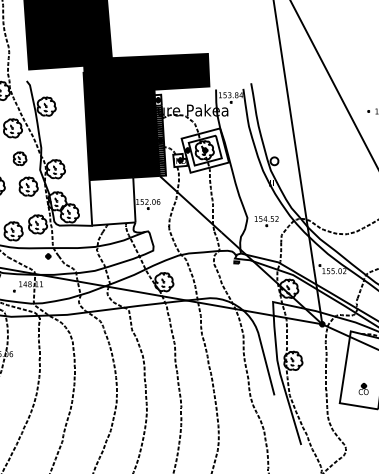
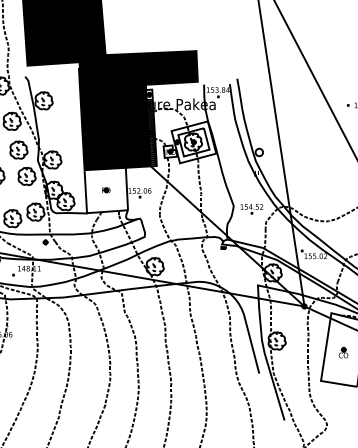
part: (19, 158) -> (18, 149), size x1.43
part: (112, 201) -> (106, 190), added
part: (363, 388) -> (343, 352), moved

